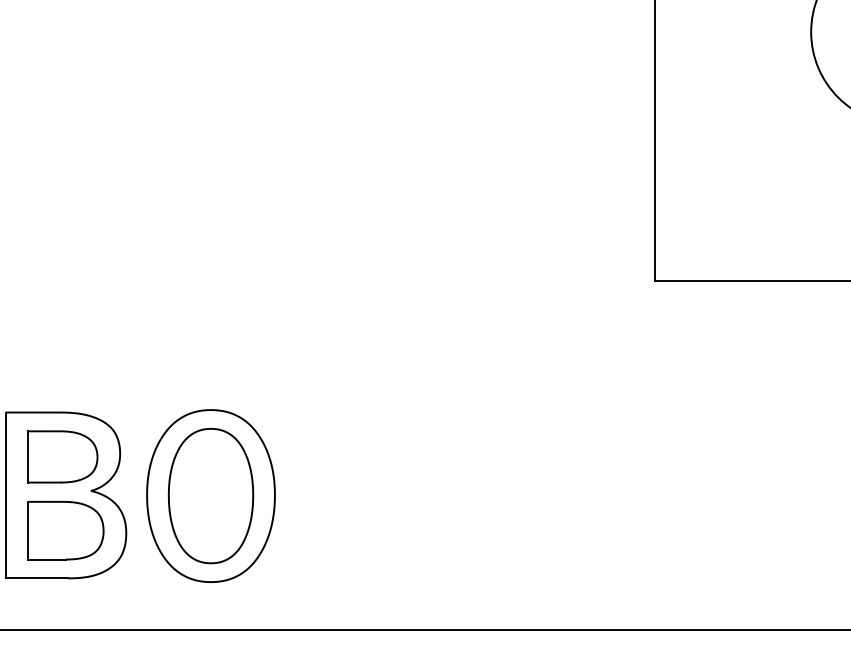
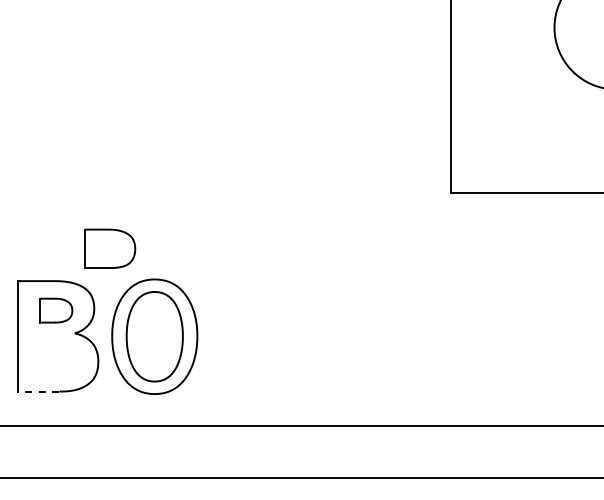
part: (63, 456) -> (56, 310), size x0.7
part: (66, 530) -> (110, 248), moved
line: (36, 578) -> (38, 391), solid -> dashed

